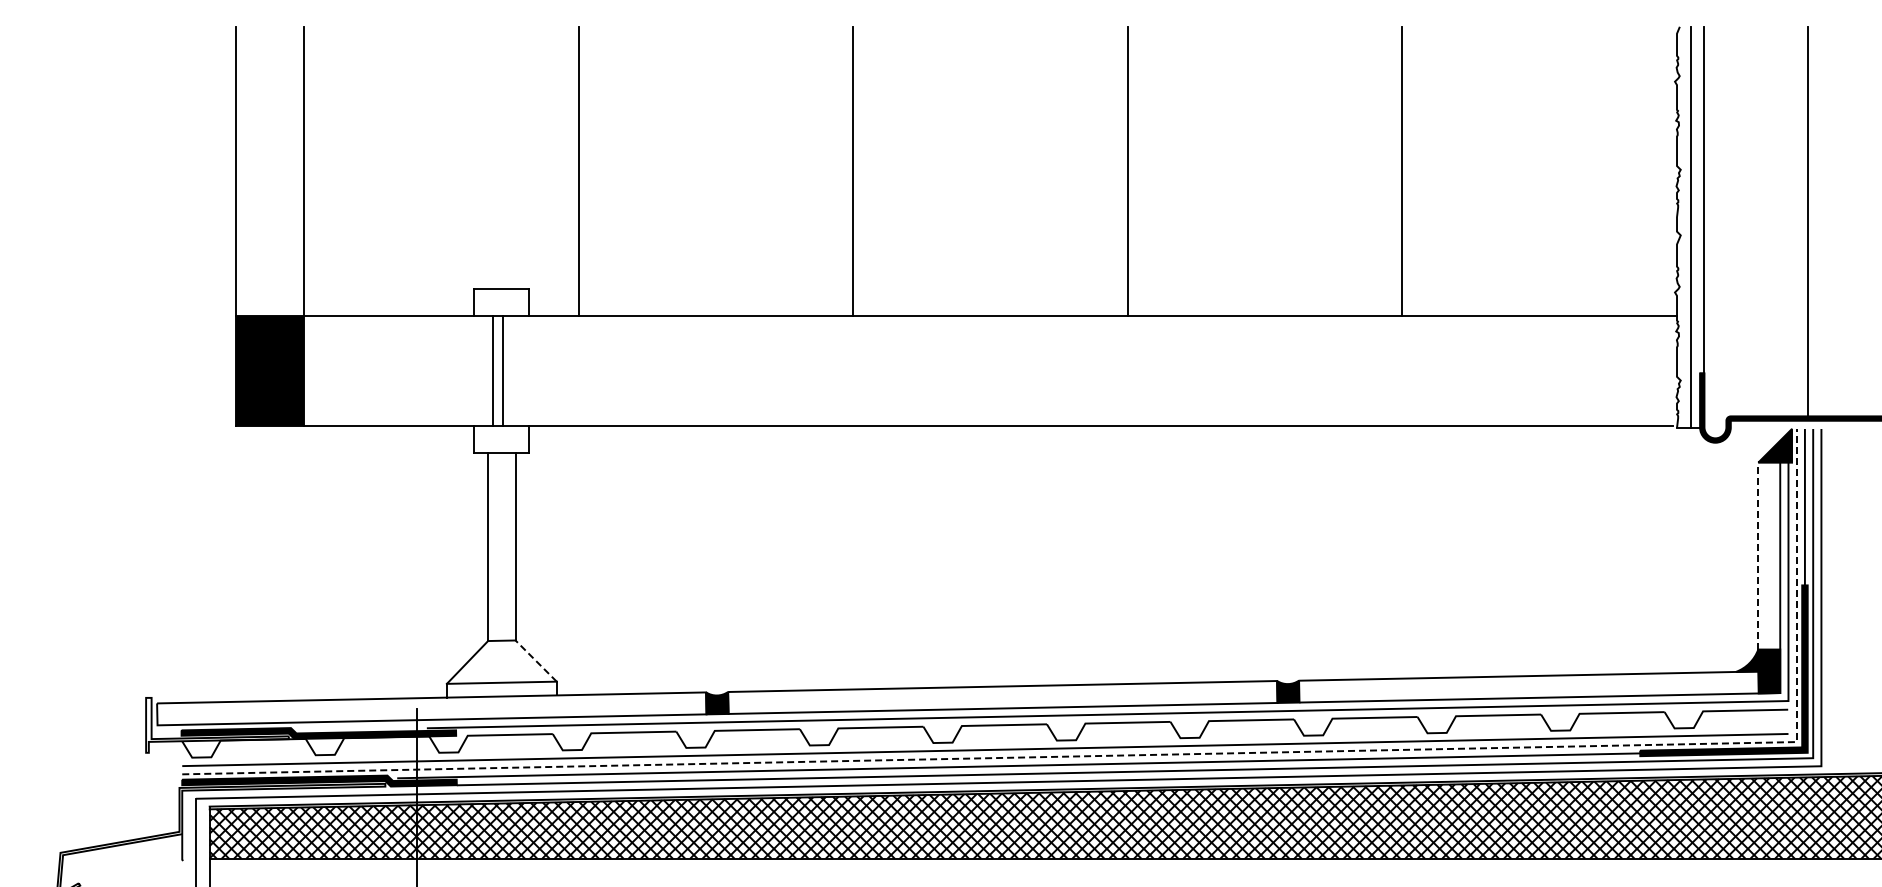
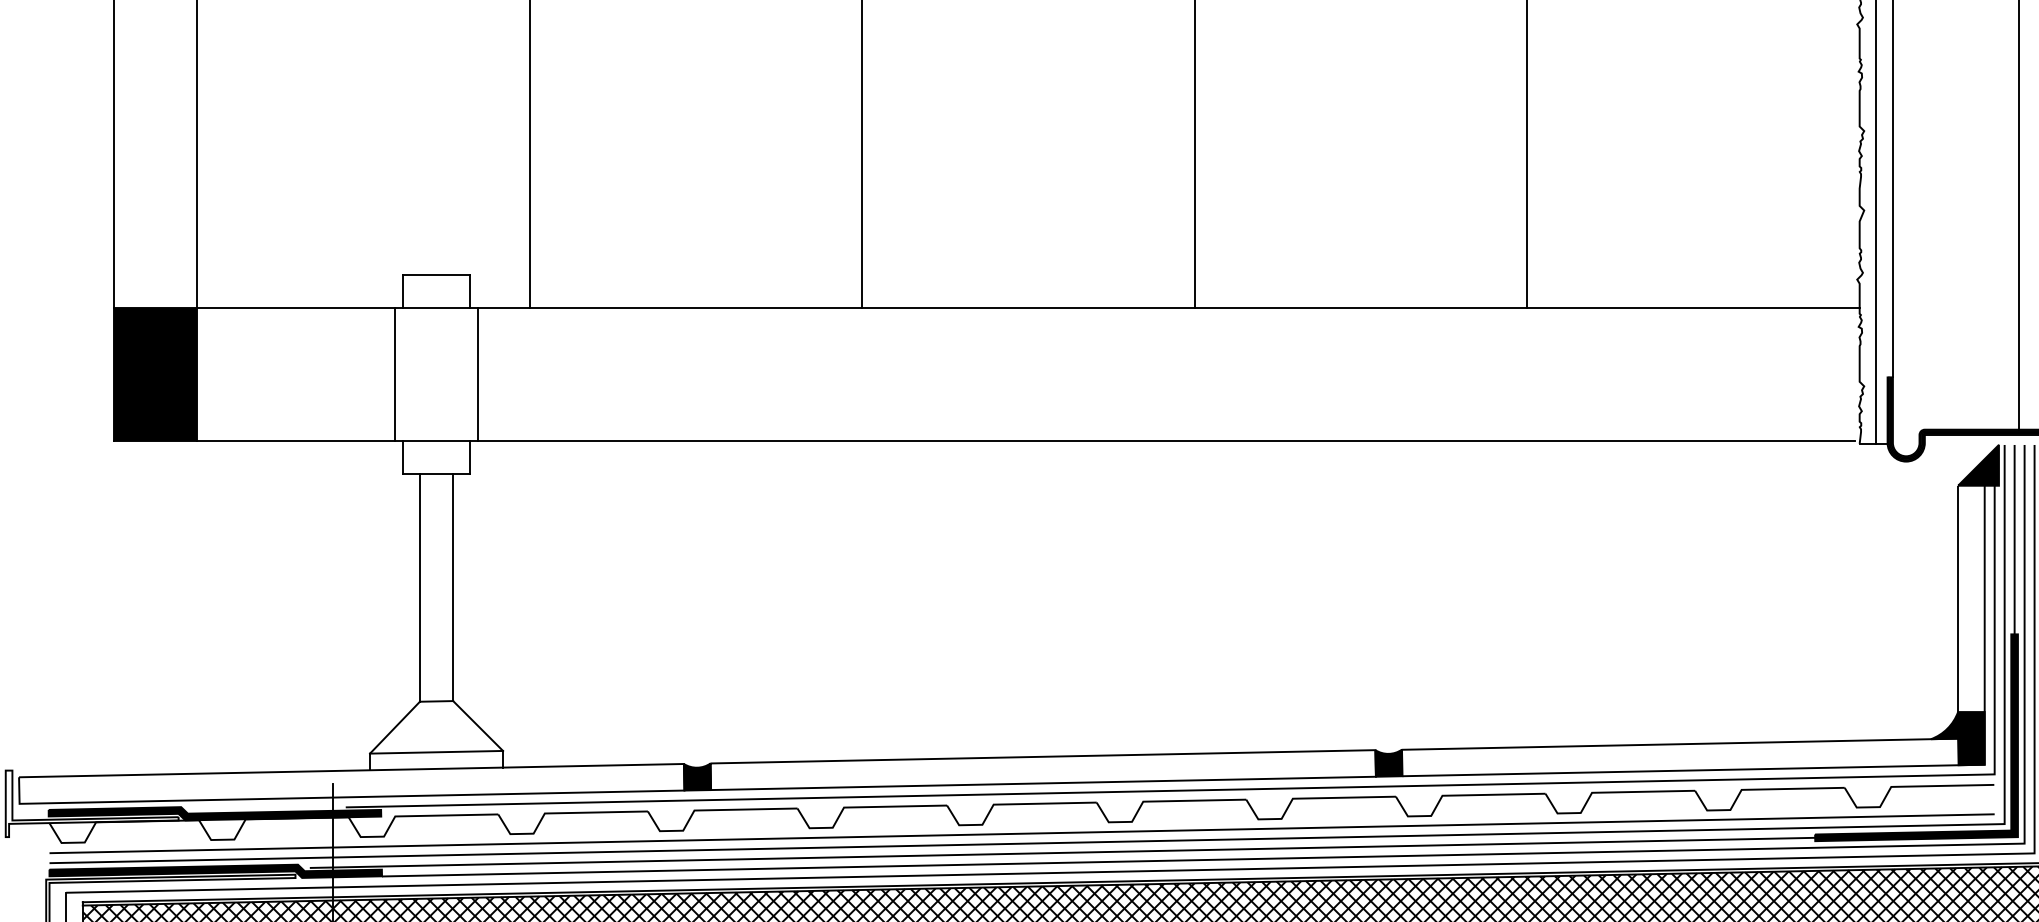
line: (493, 370) -> (478, 374), moved
line: (502, 370) -> (394, 374), moved
line: (1758, 555) -> (1958, 598), dashed -> solid
line: (535, 660) -> (477, 725), dashed -> solid
line: (1146, 755) -> (1217, 840), dashed -> solid

